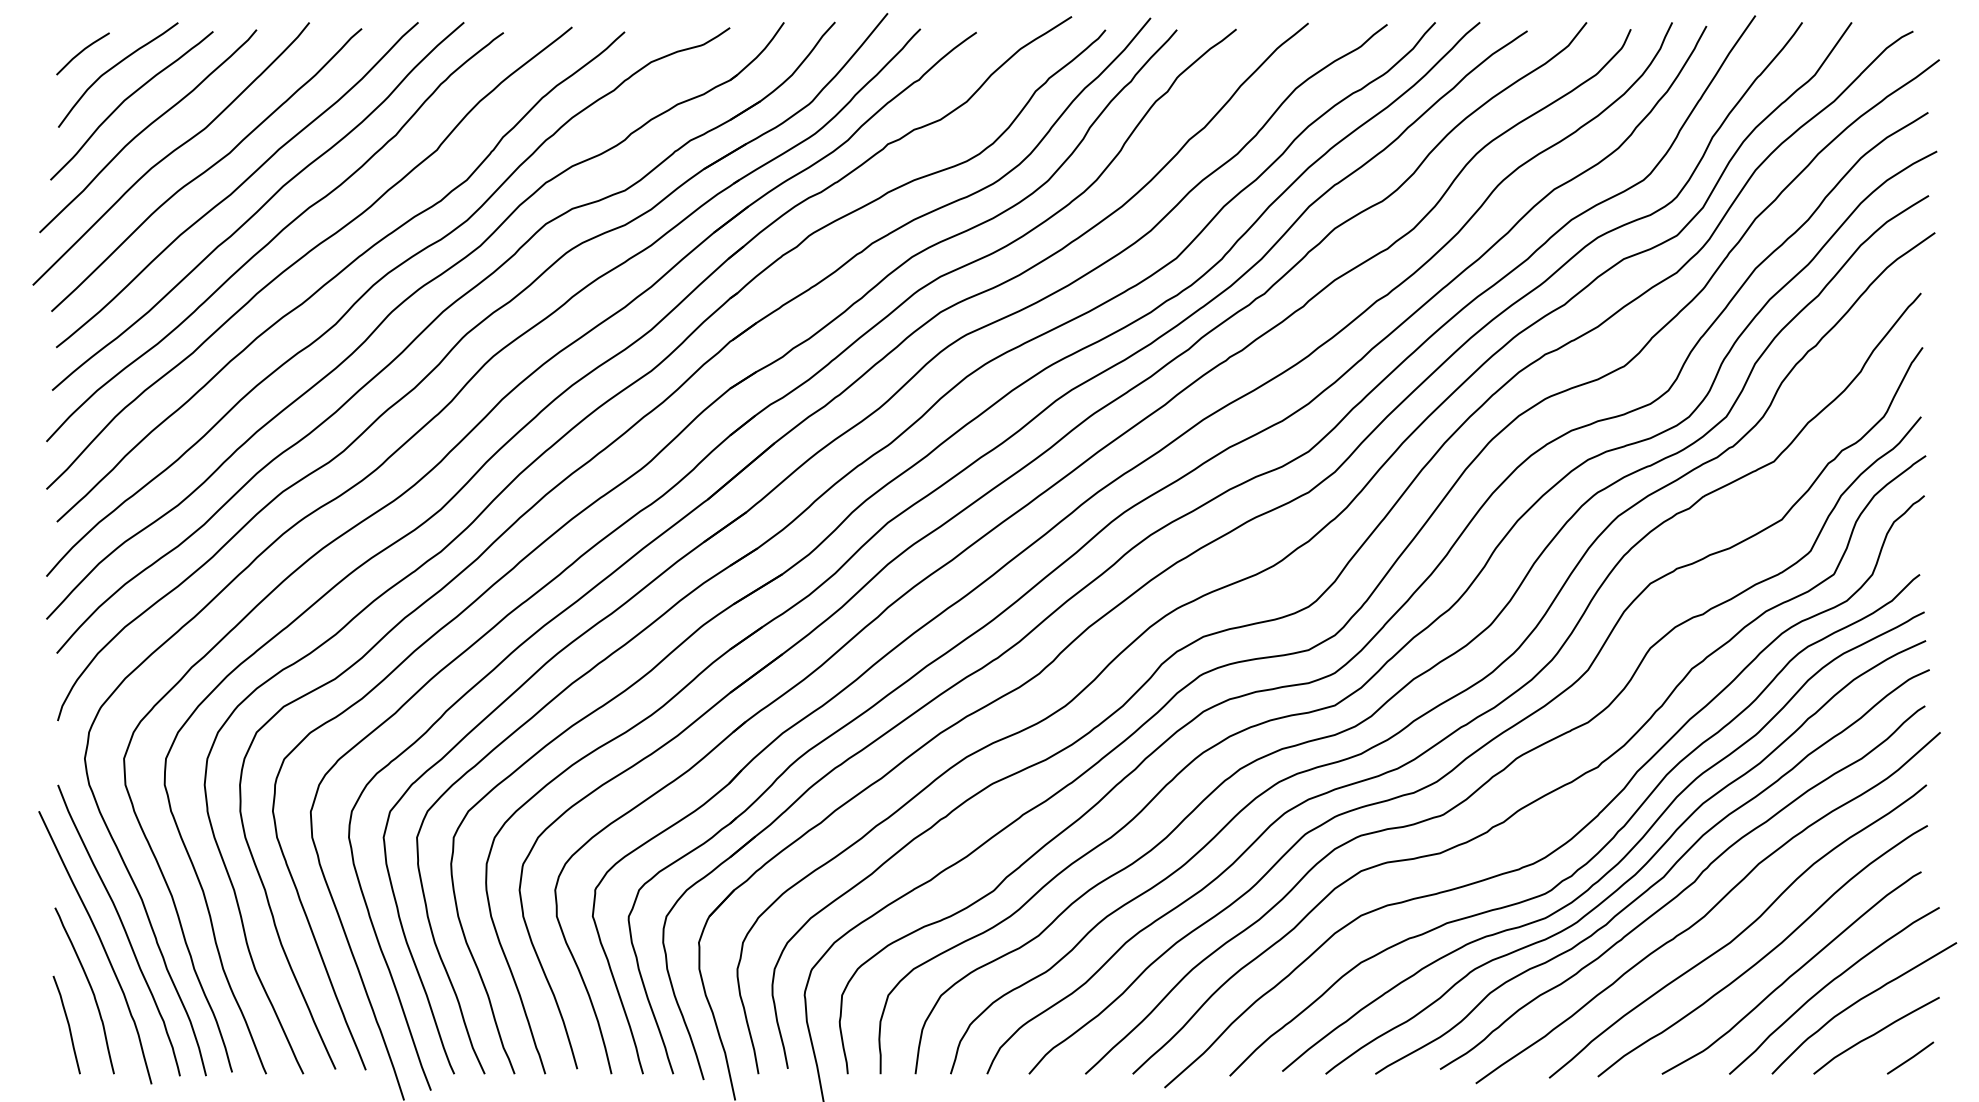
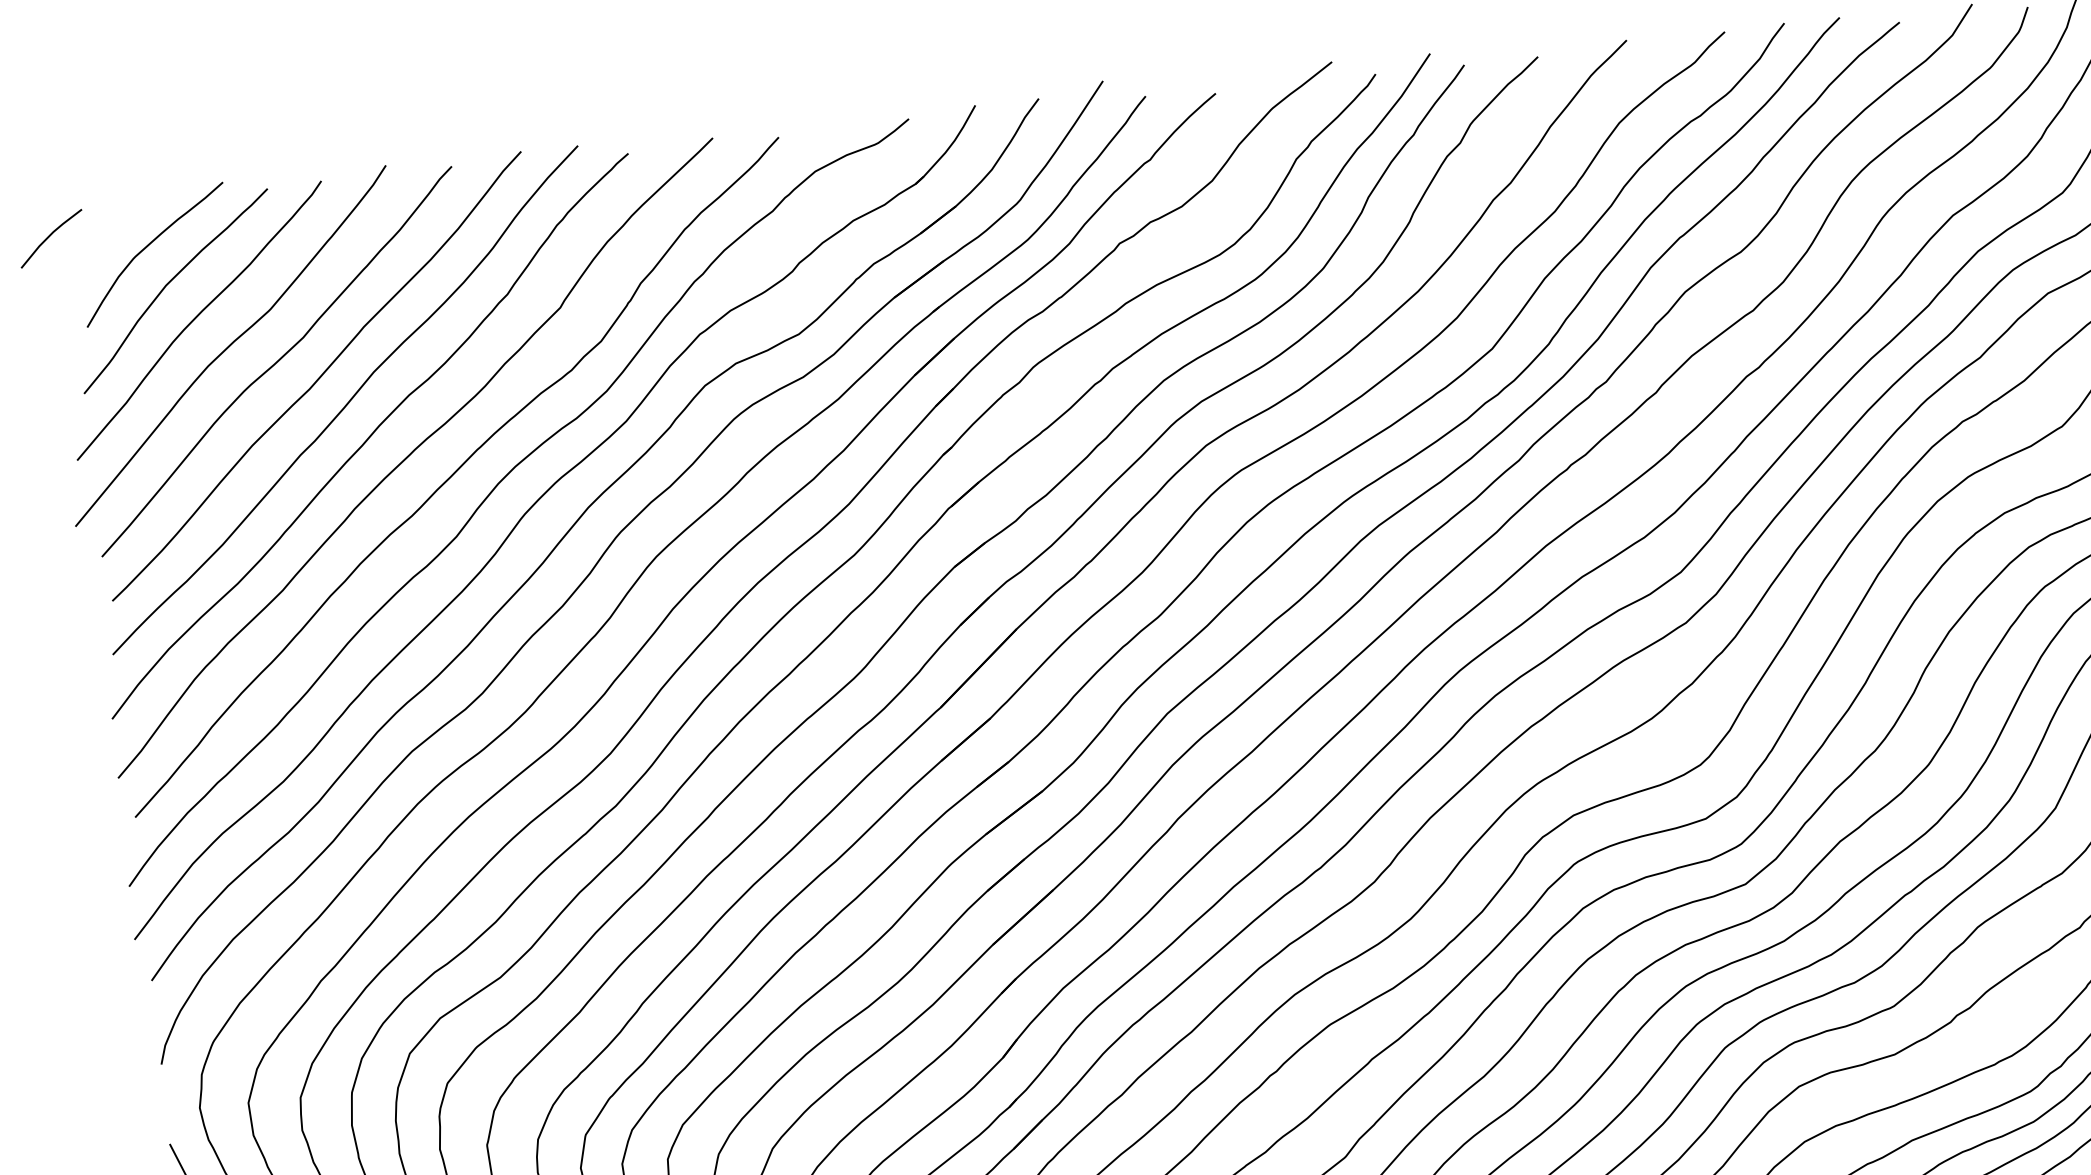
line: (82, 52) -> (50, 237), moved

